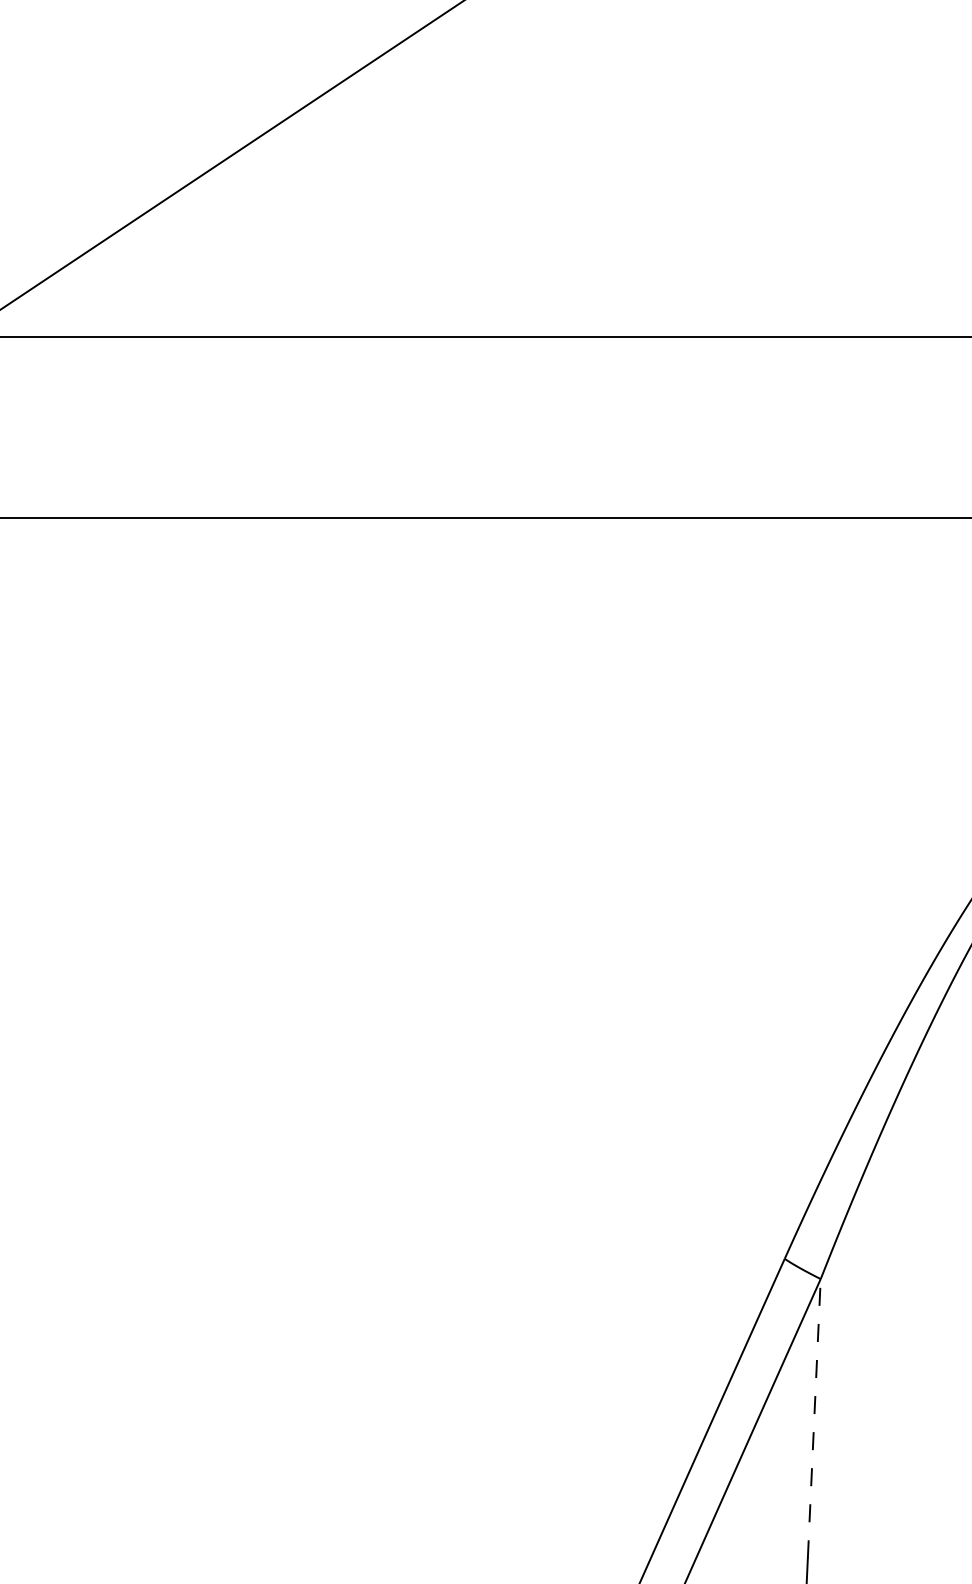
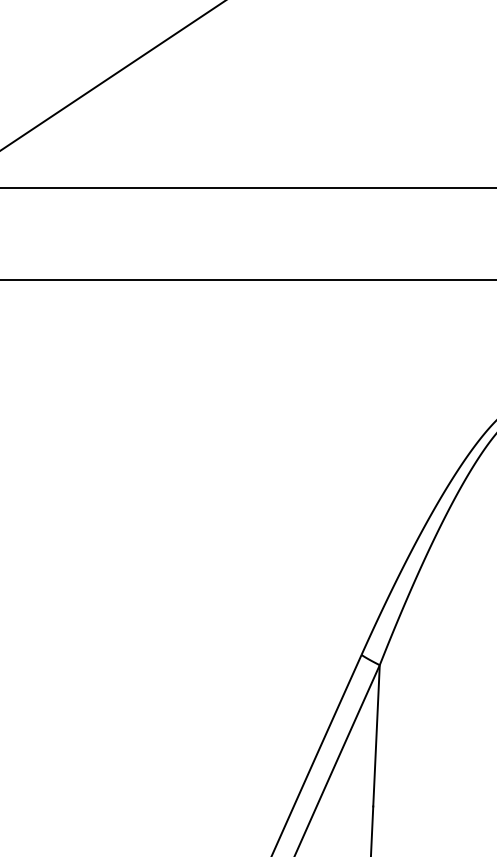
line: (814, 1418) -> (376, 735), dashed -> solid

